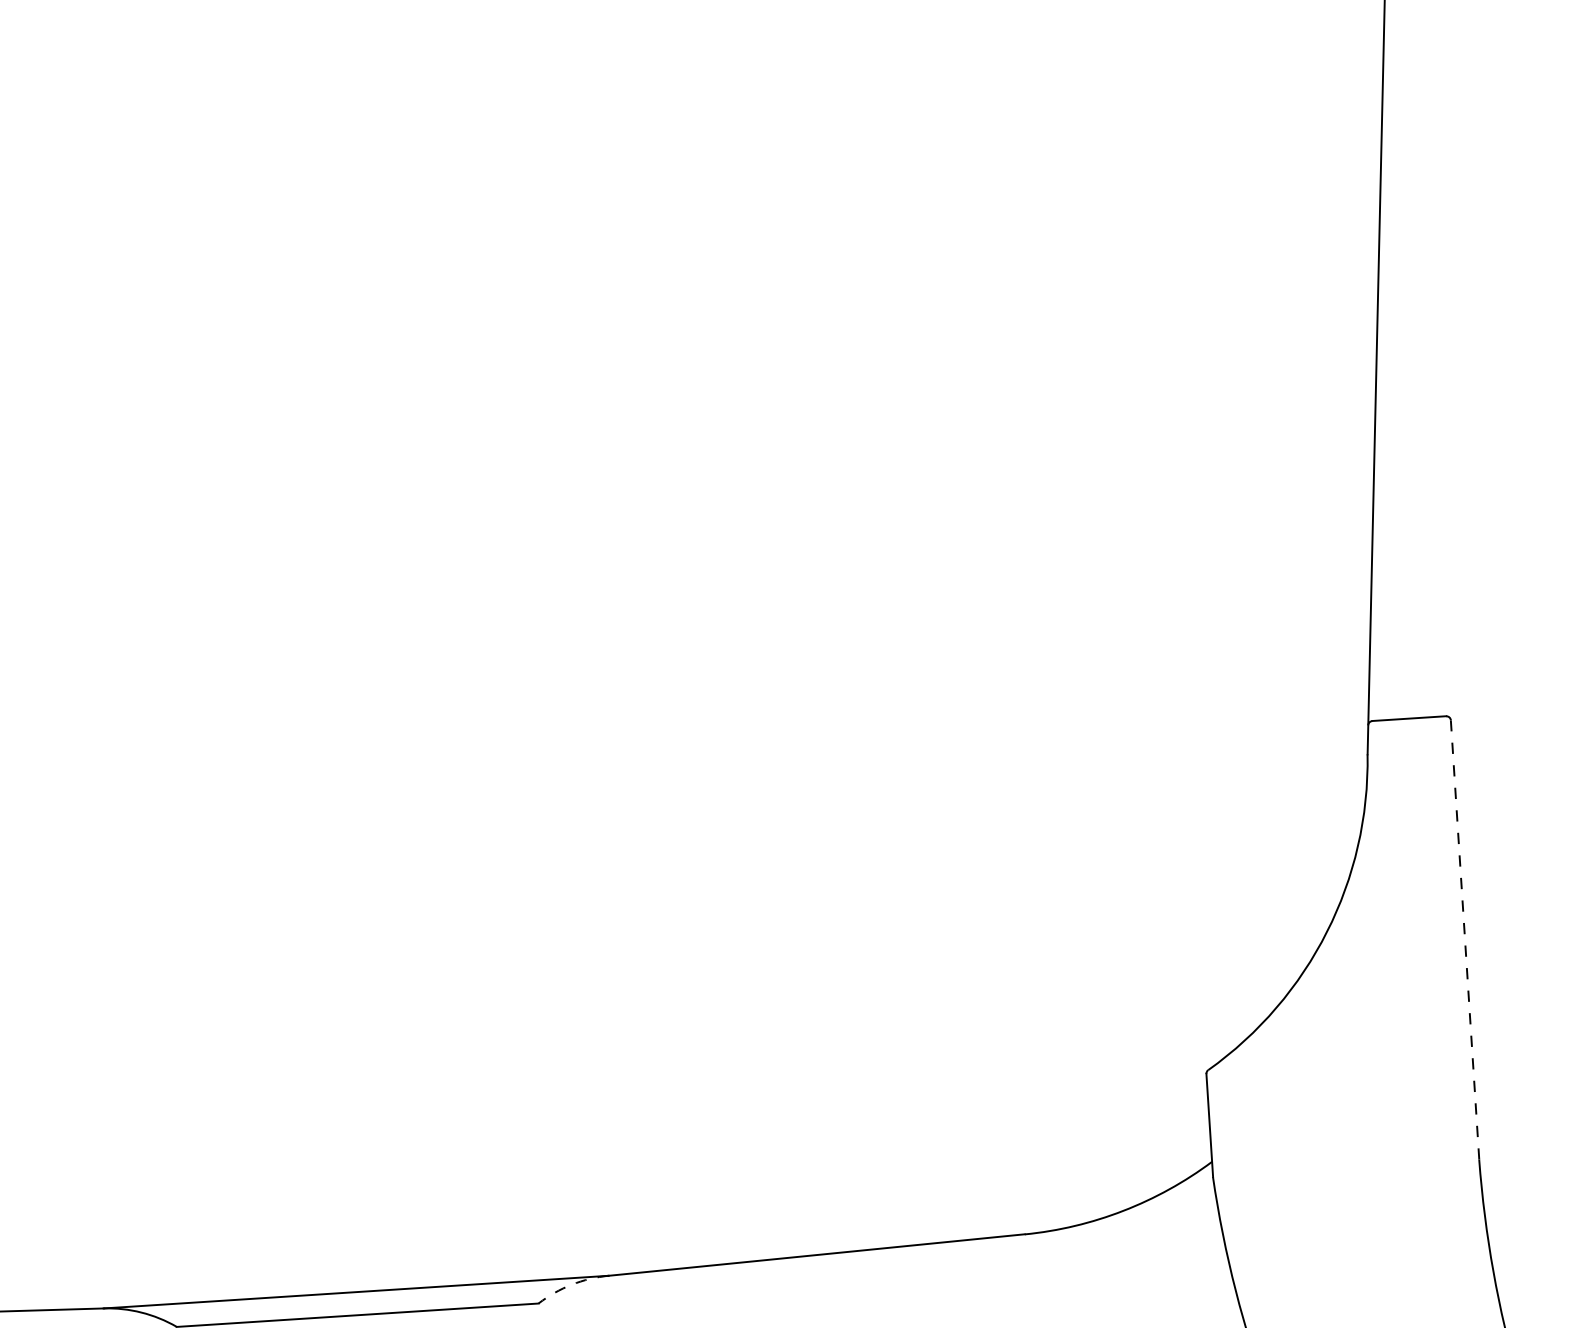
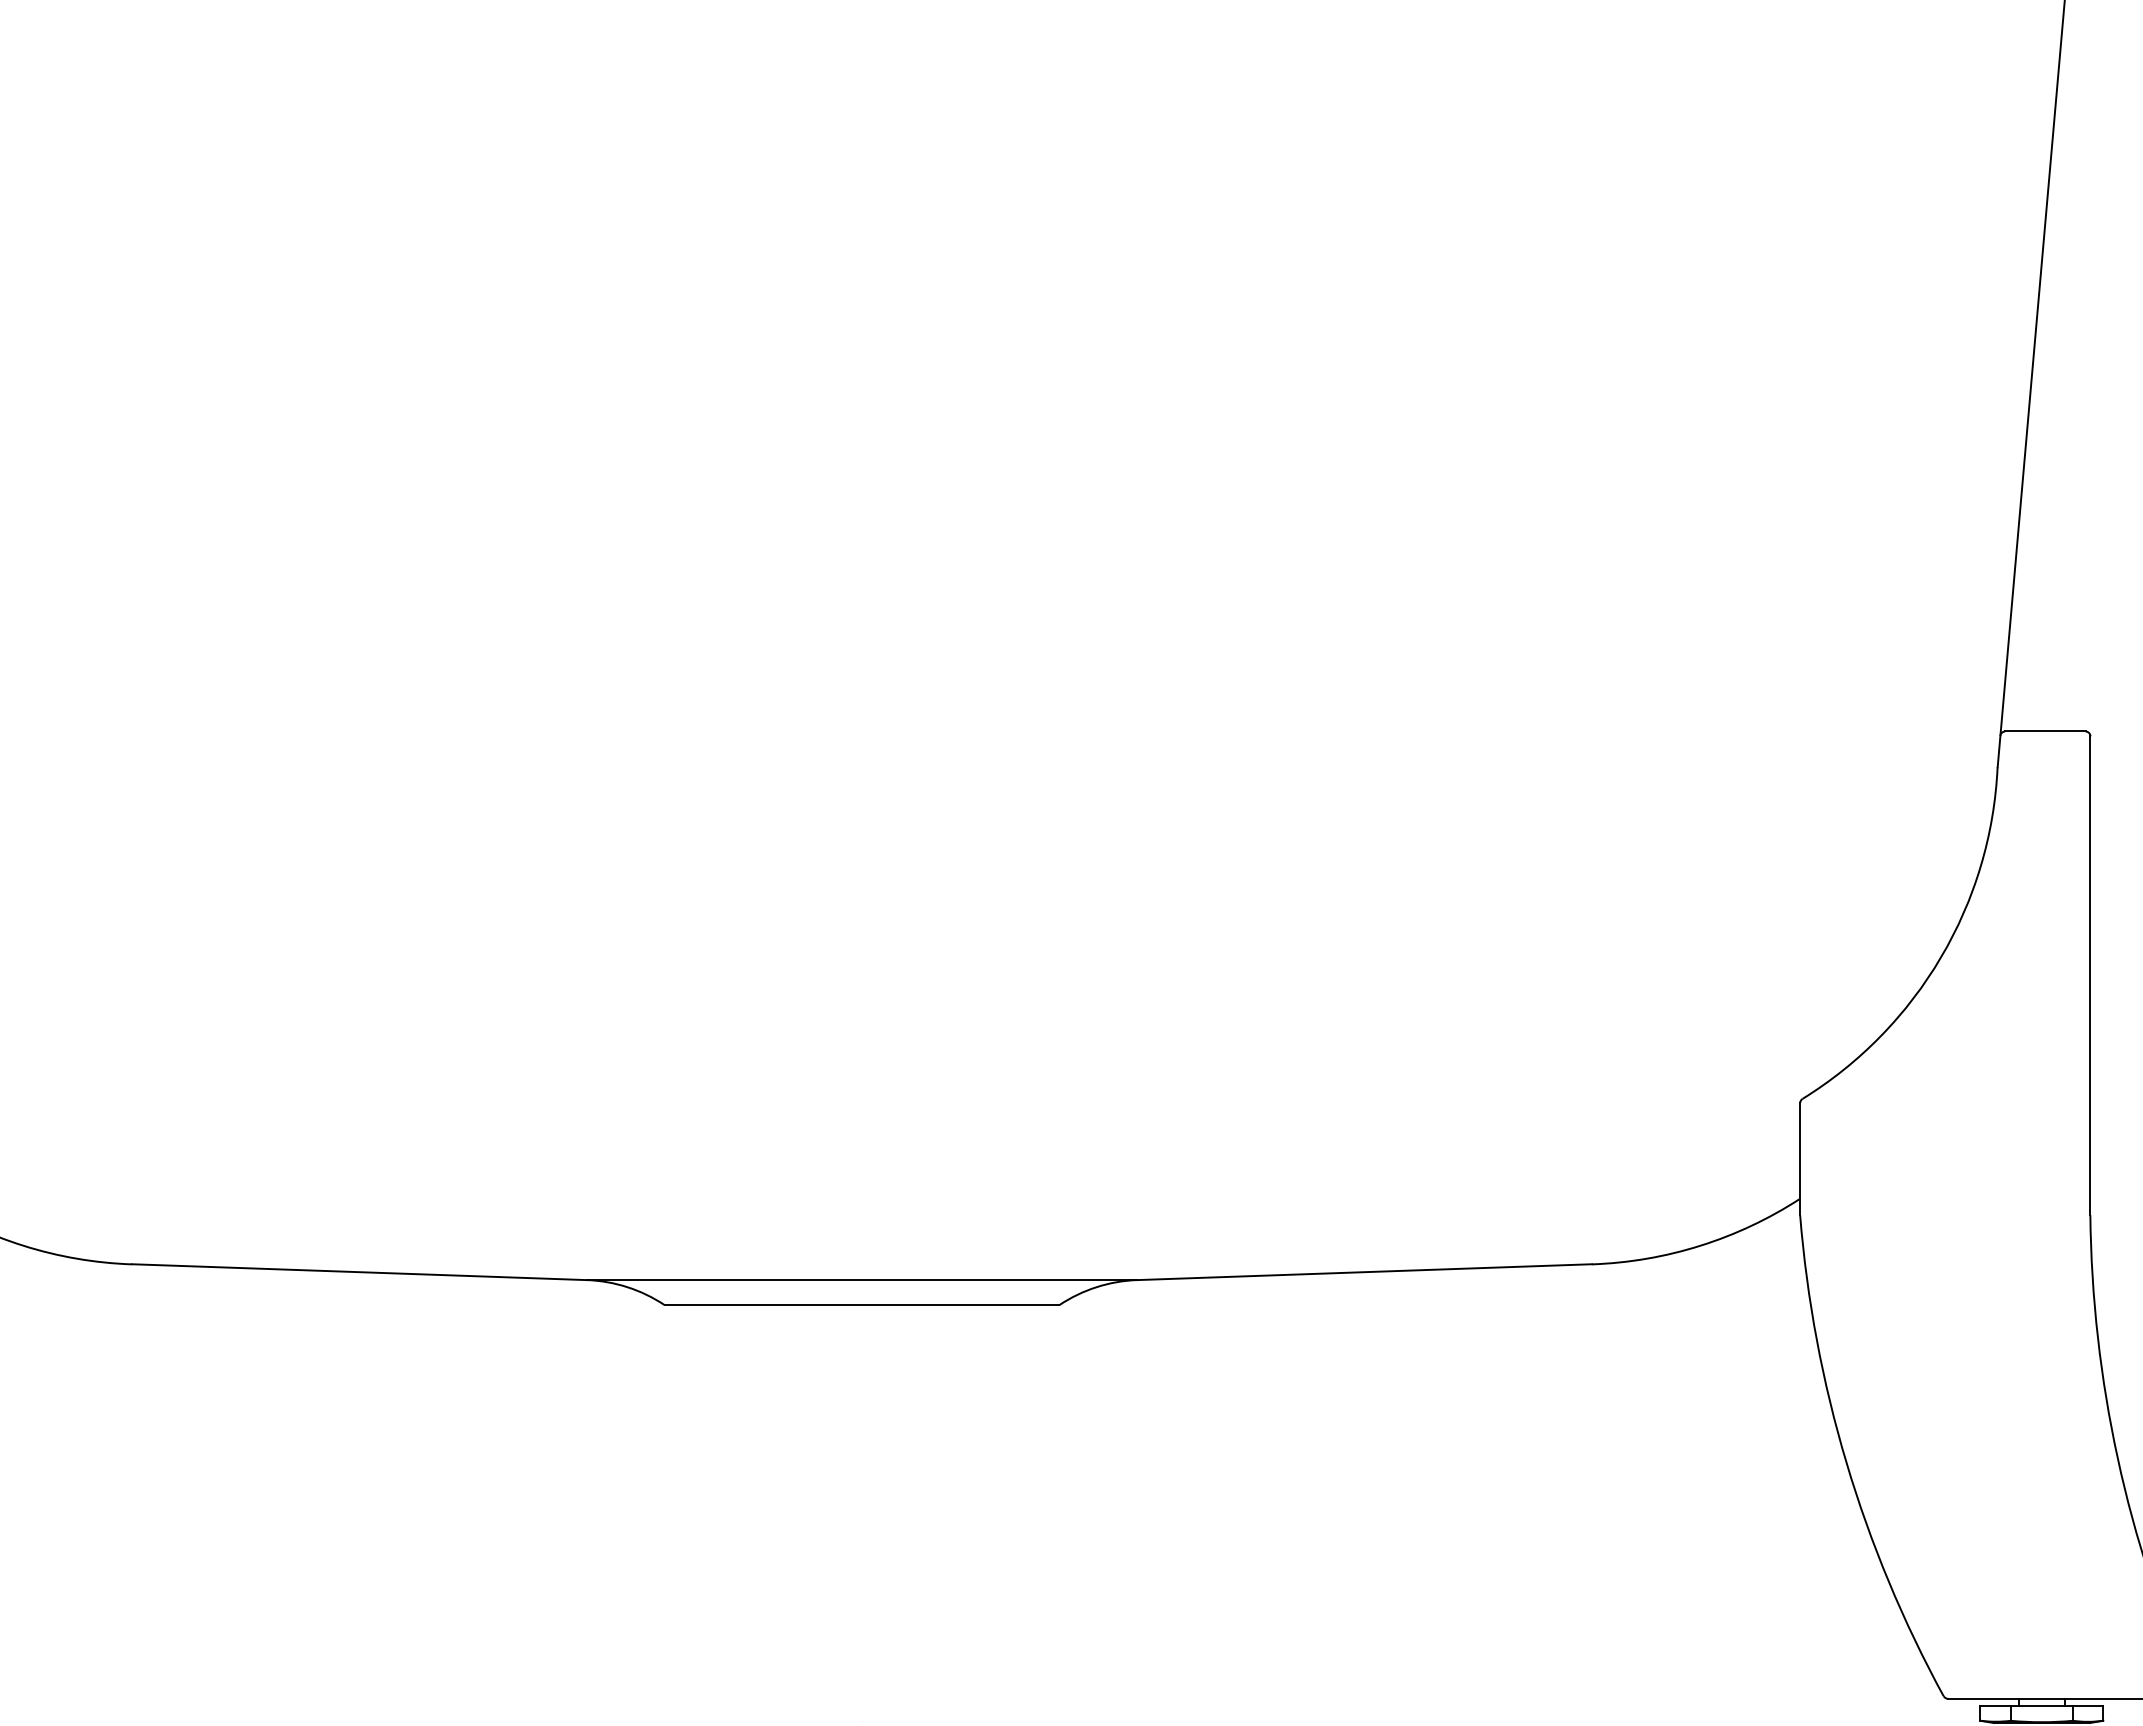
line: (1465, 939) -> (2090, 975), dashed -> solid
arc: (571, 1285) -> (1096, 1287), dashed -> solid

